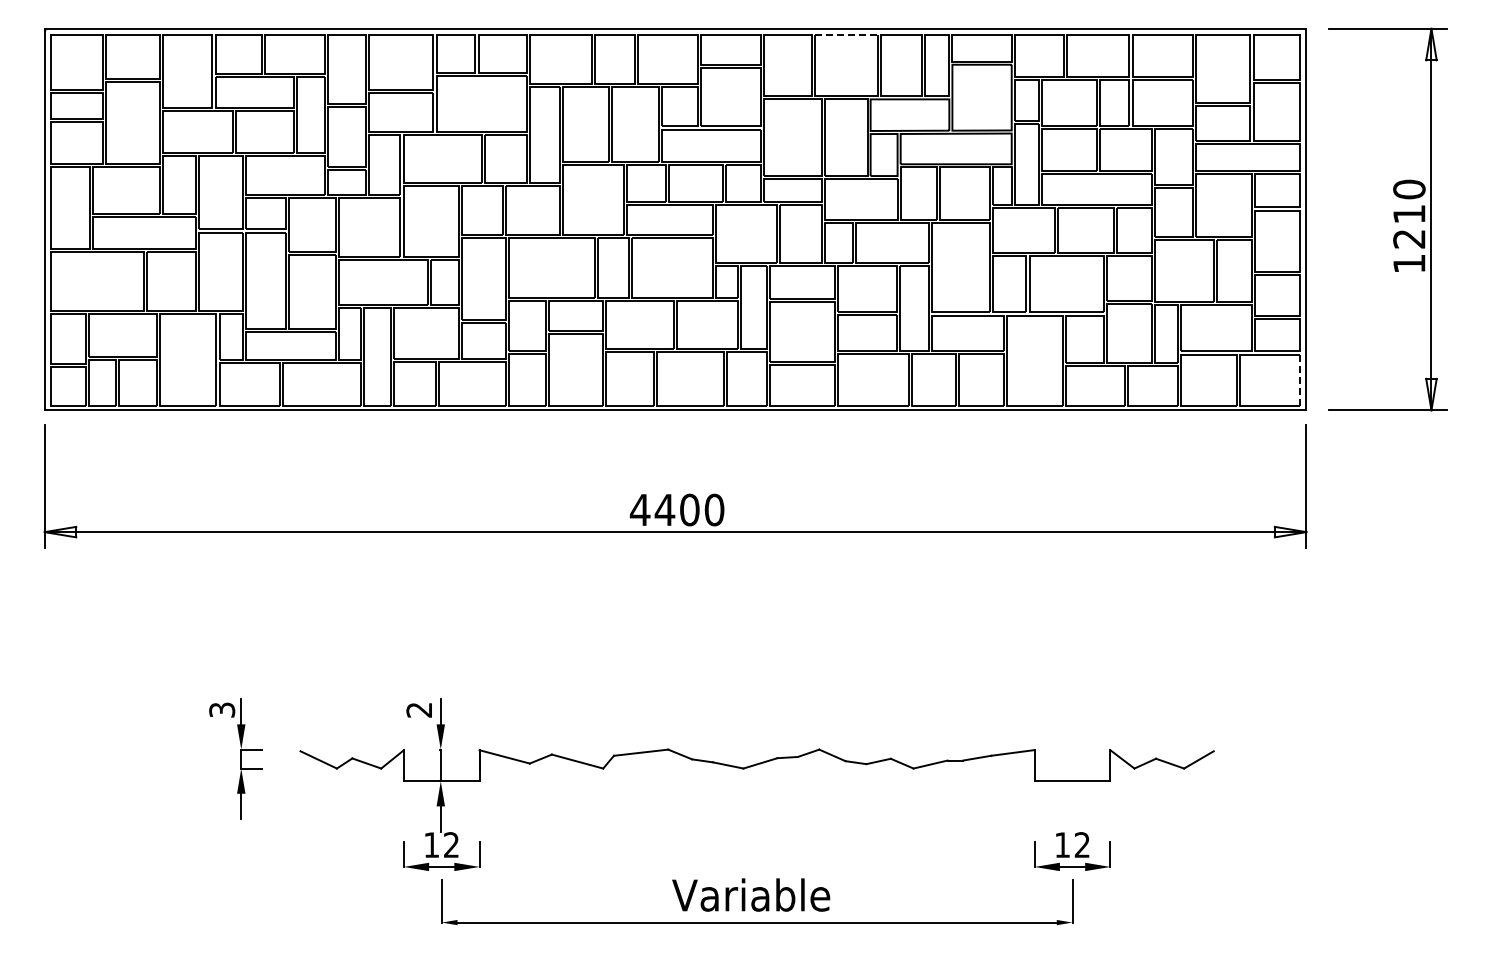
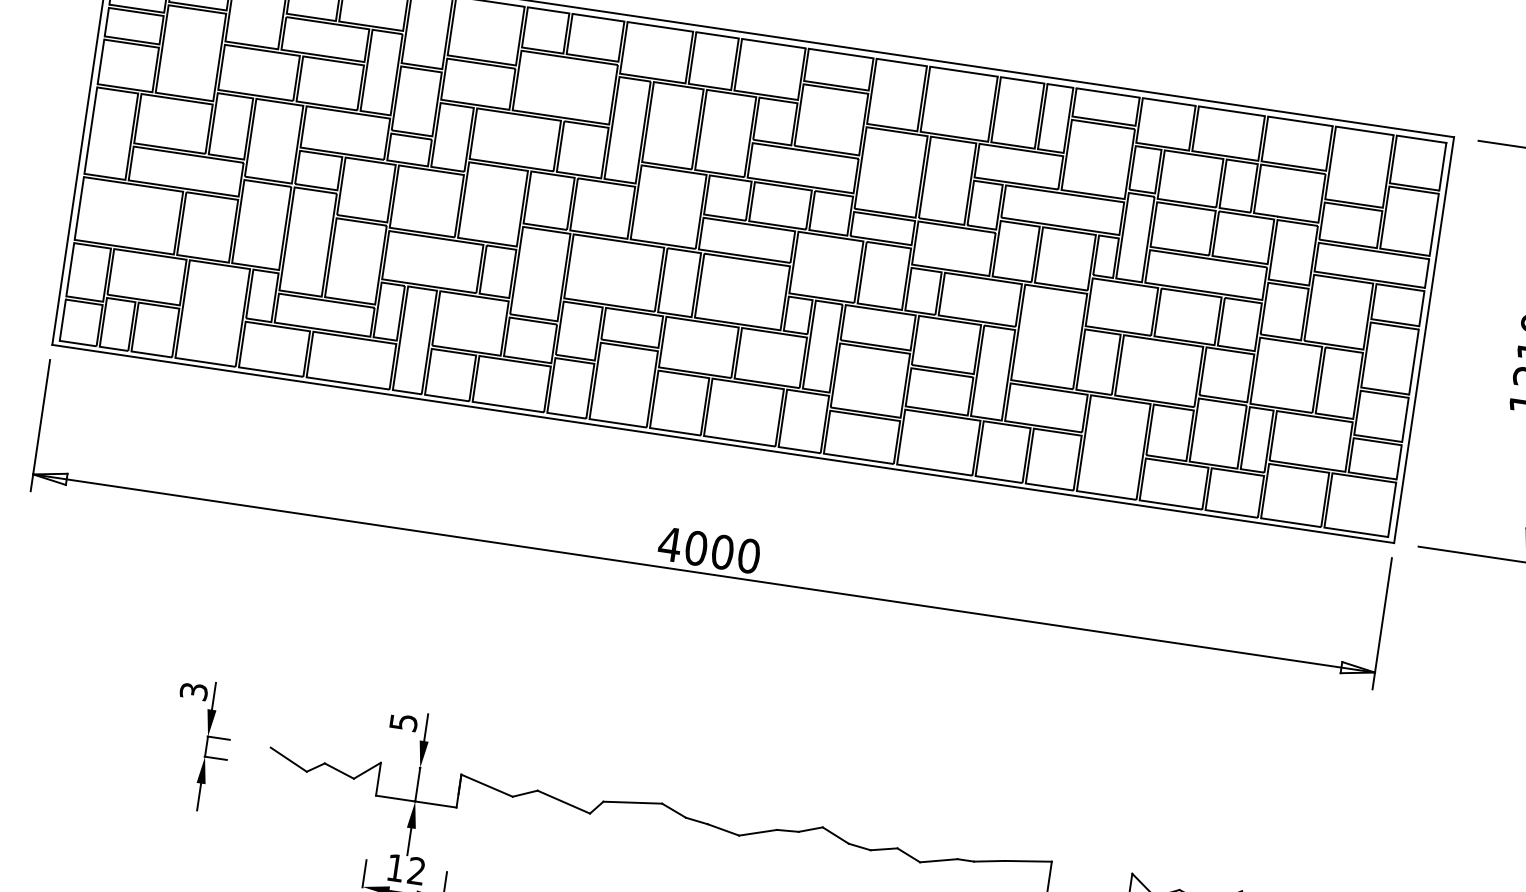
line: (846, 35) -> (963, 72), dashed -> solid
line: (1300, 380) -> (1392, 510), dashed -> solid
text: (664, 509) -> (695, 547), 4400 -> 4000
text: (419, 710) -> (403, 722), 2 -> 5

